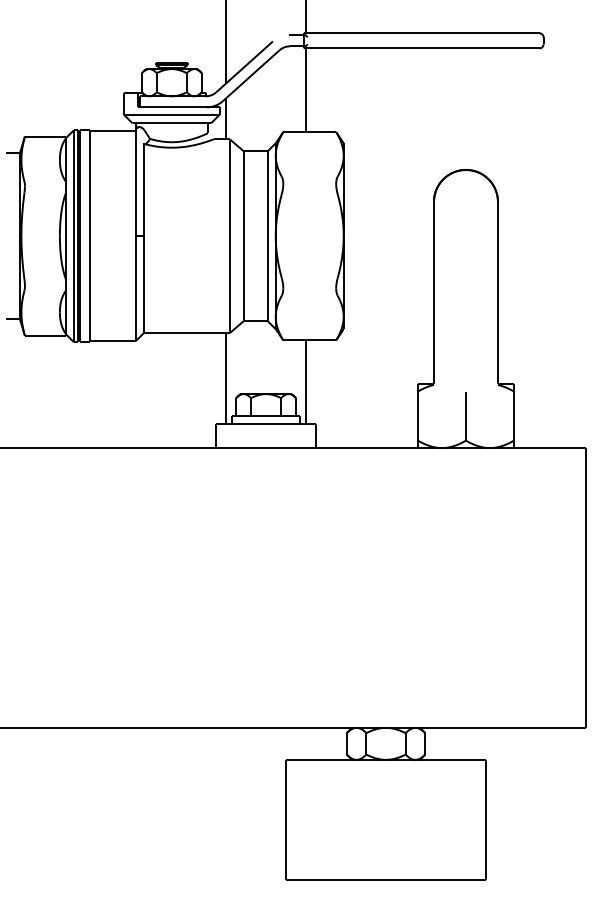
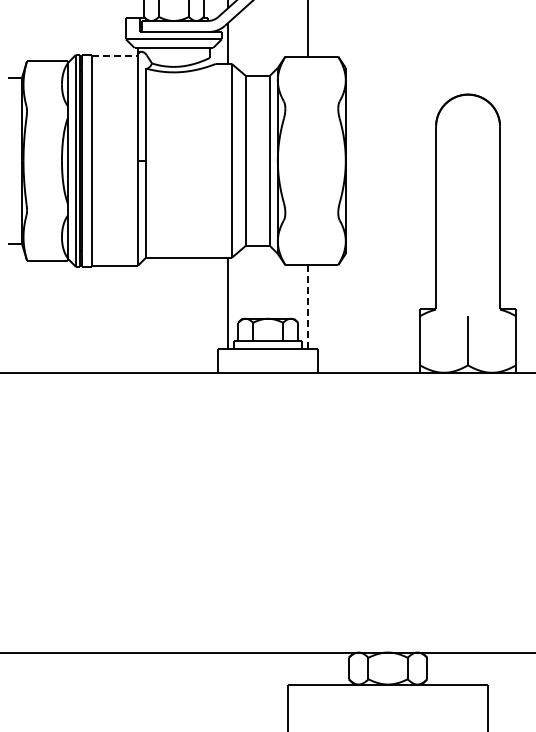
line: (112, 131) -> (114, 56), solid -> dashed
line: (306, 382) -> (308, 307), solid -> dashed

